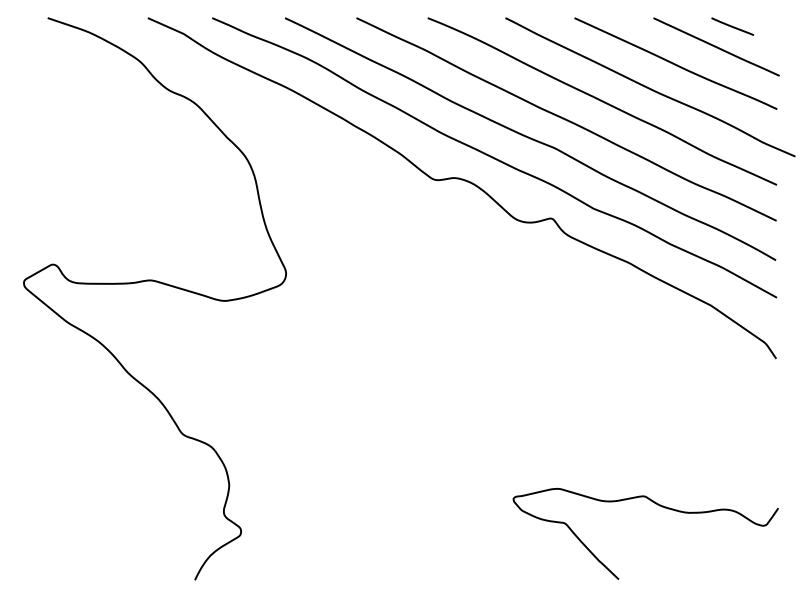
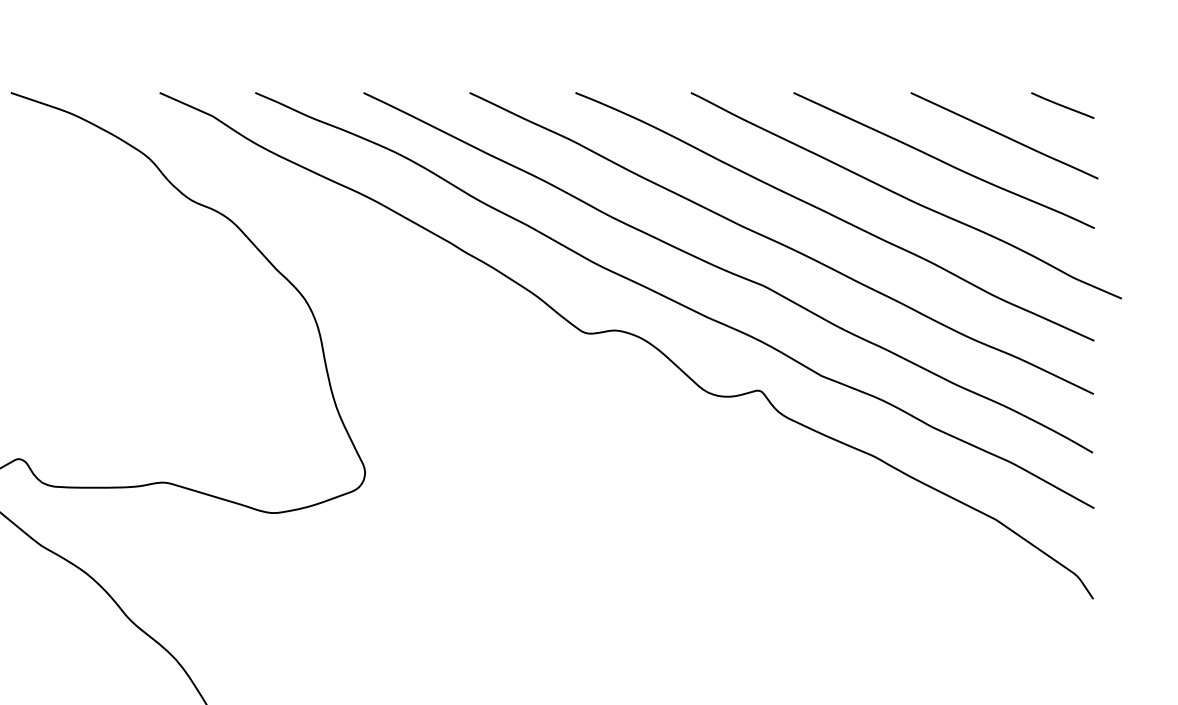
line: (732, 26) -> (1062, 105), moved

